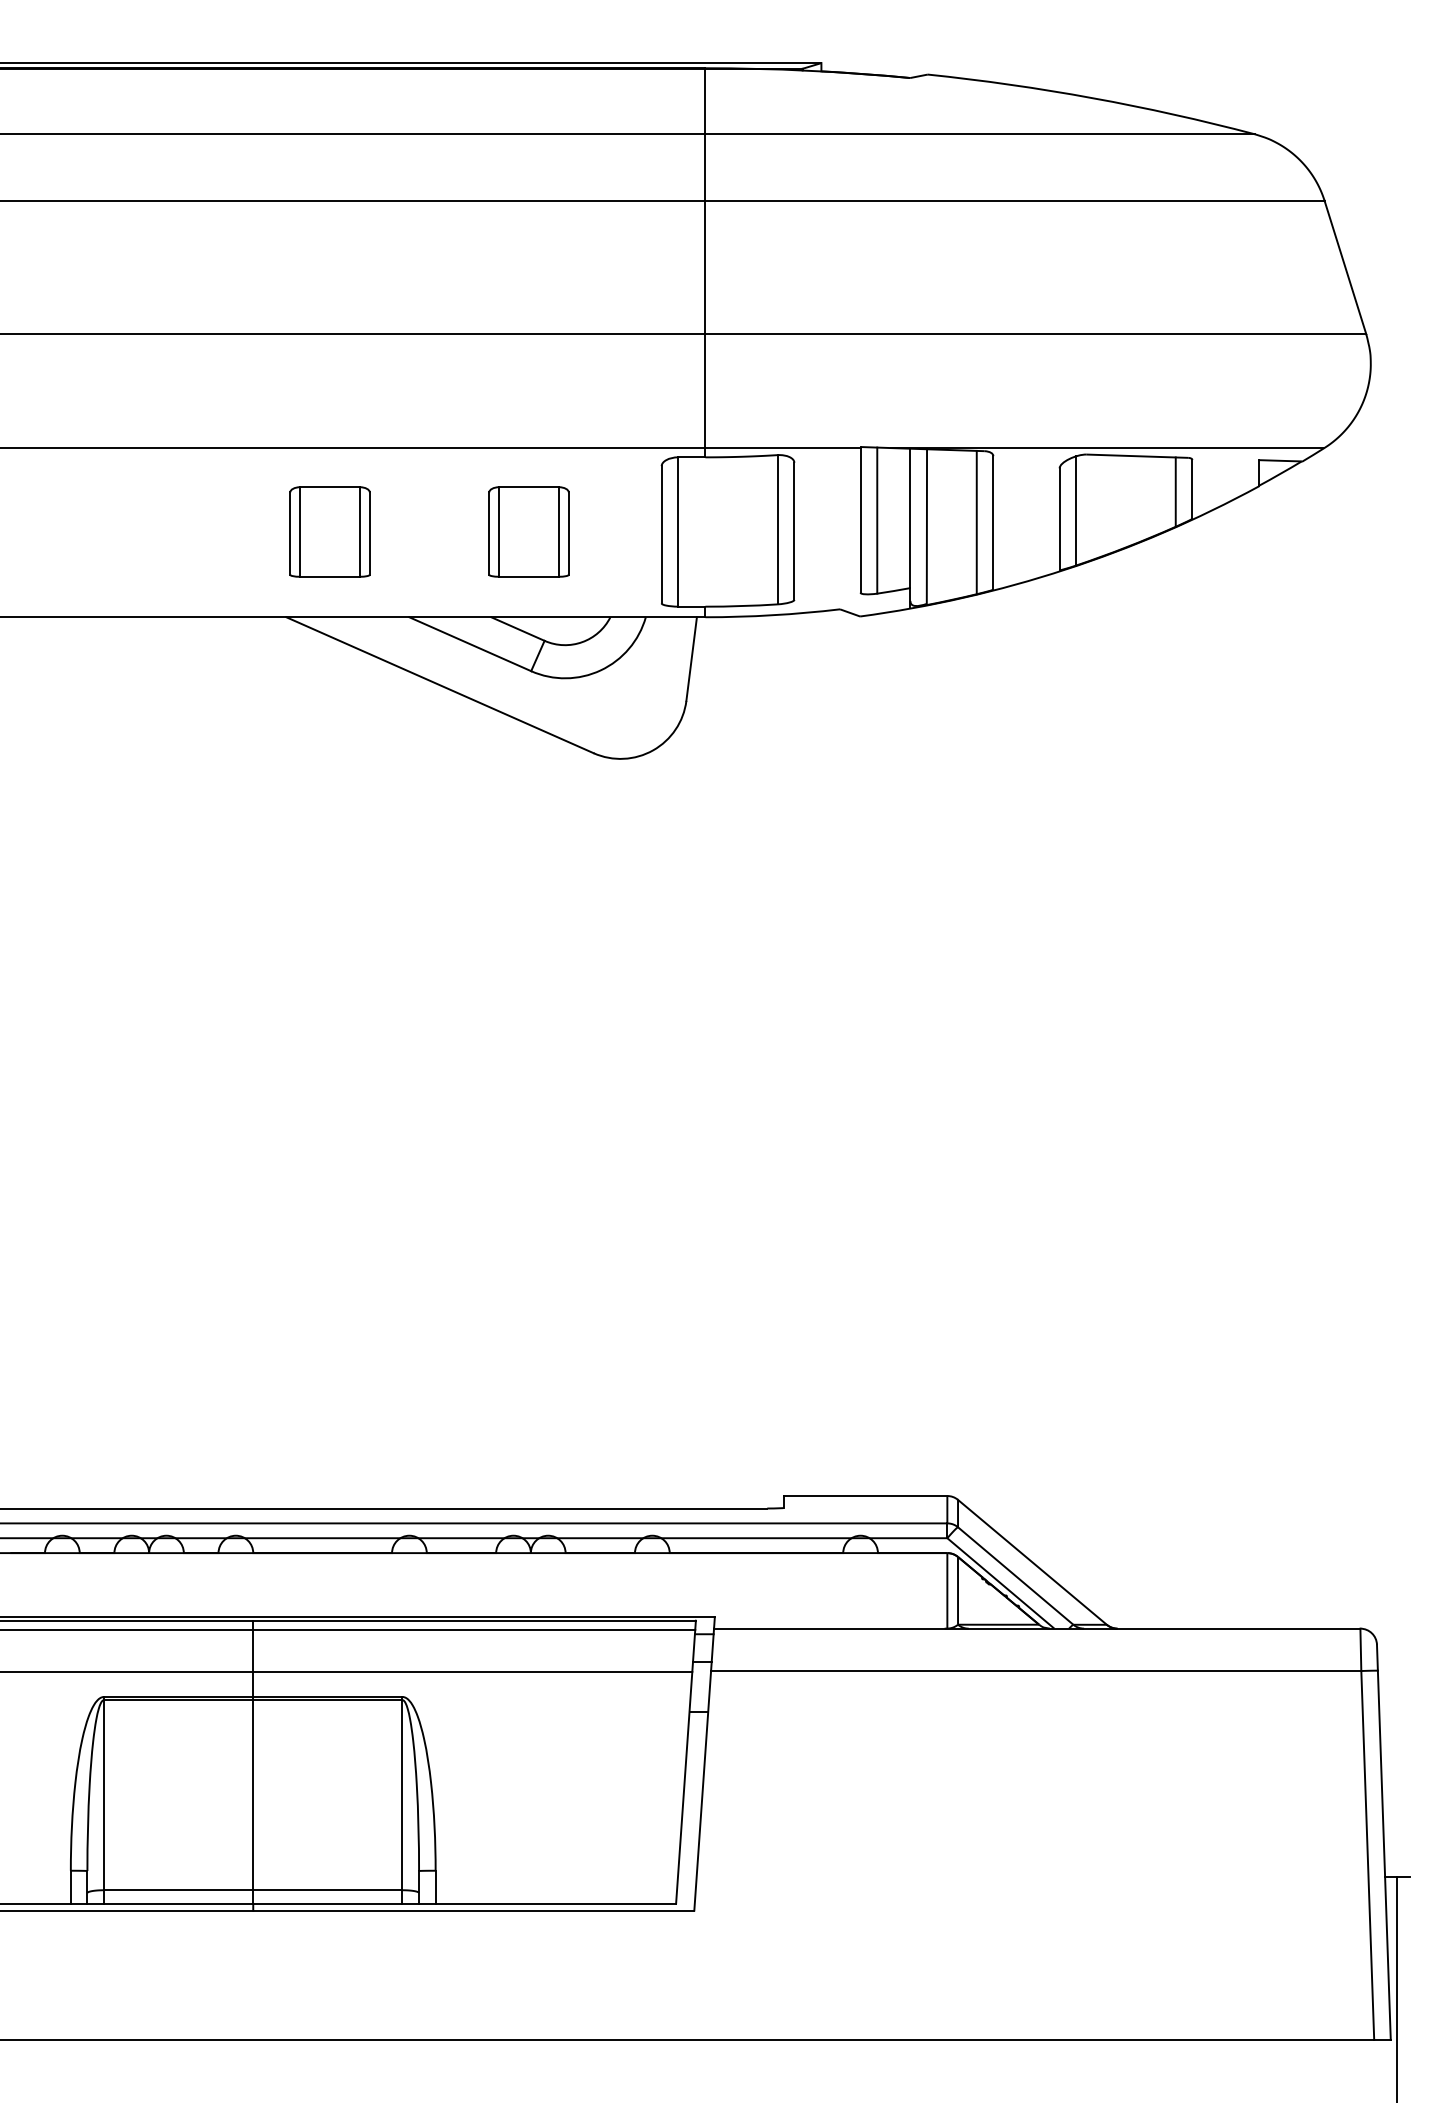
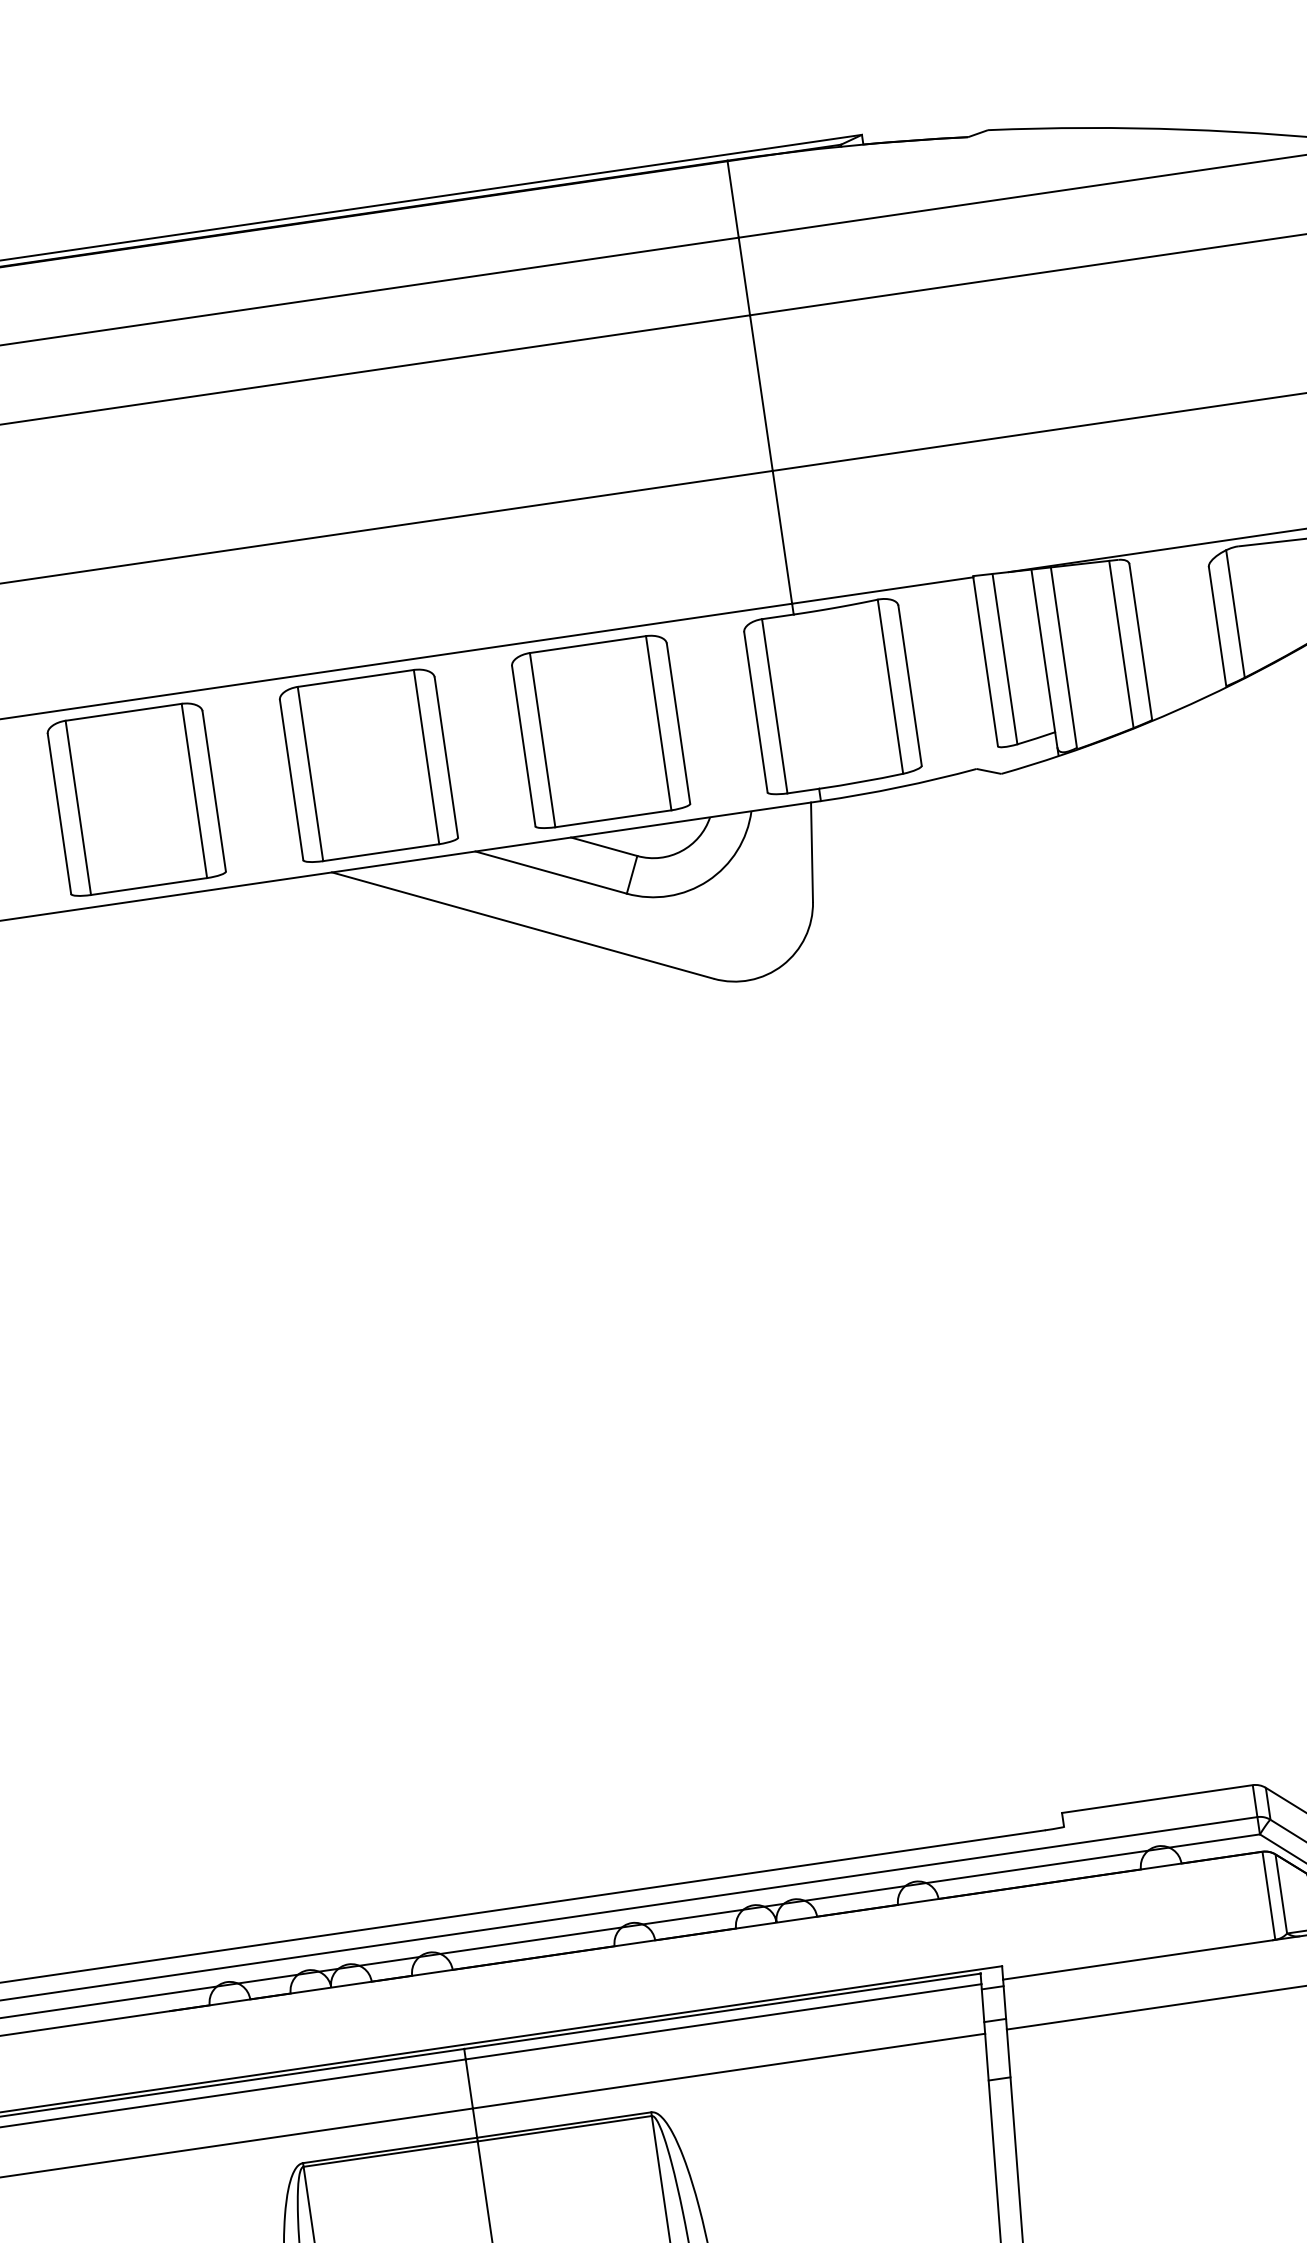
part: (130, 531) -> (135, 798), added
part: (329, 531) -> (367, 765), size x1.67
part: (528, 531) -> (599, 731), size x1.67

